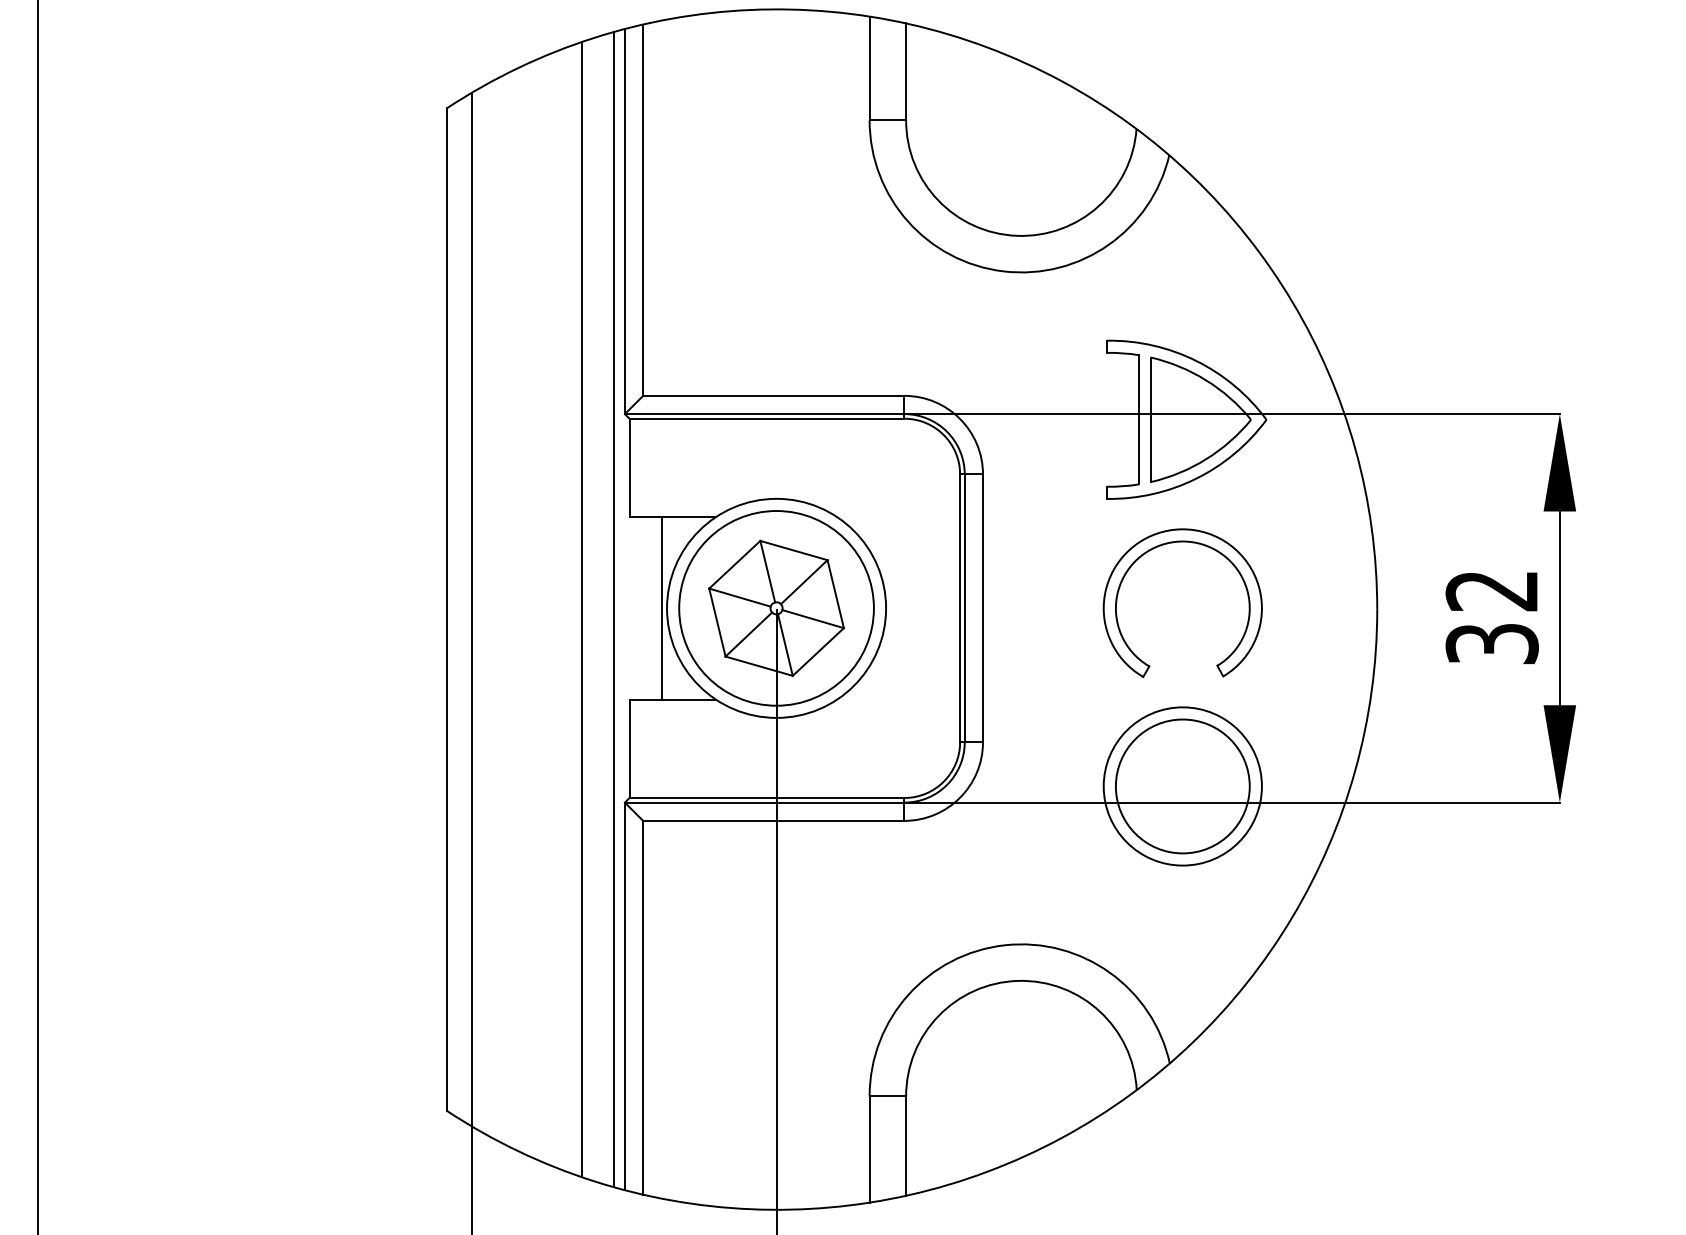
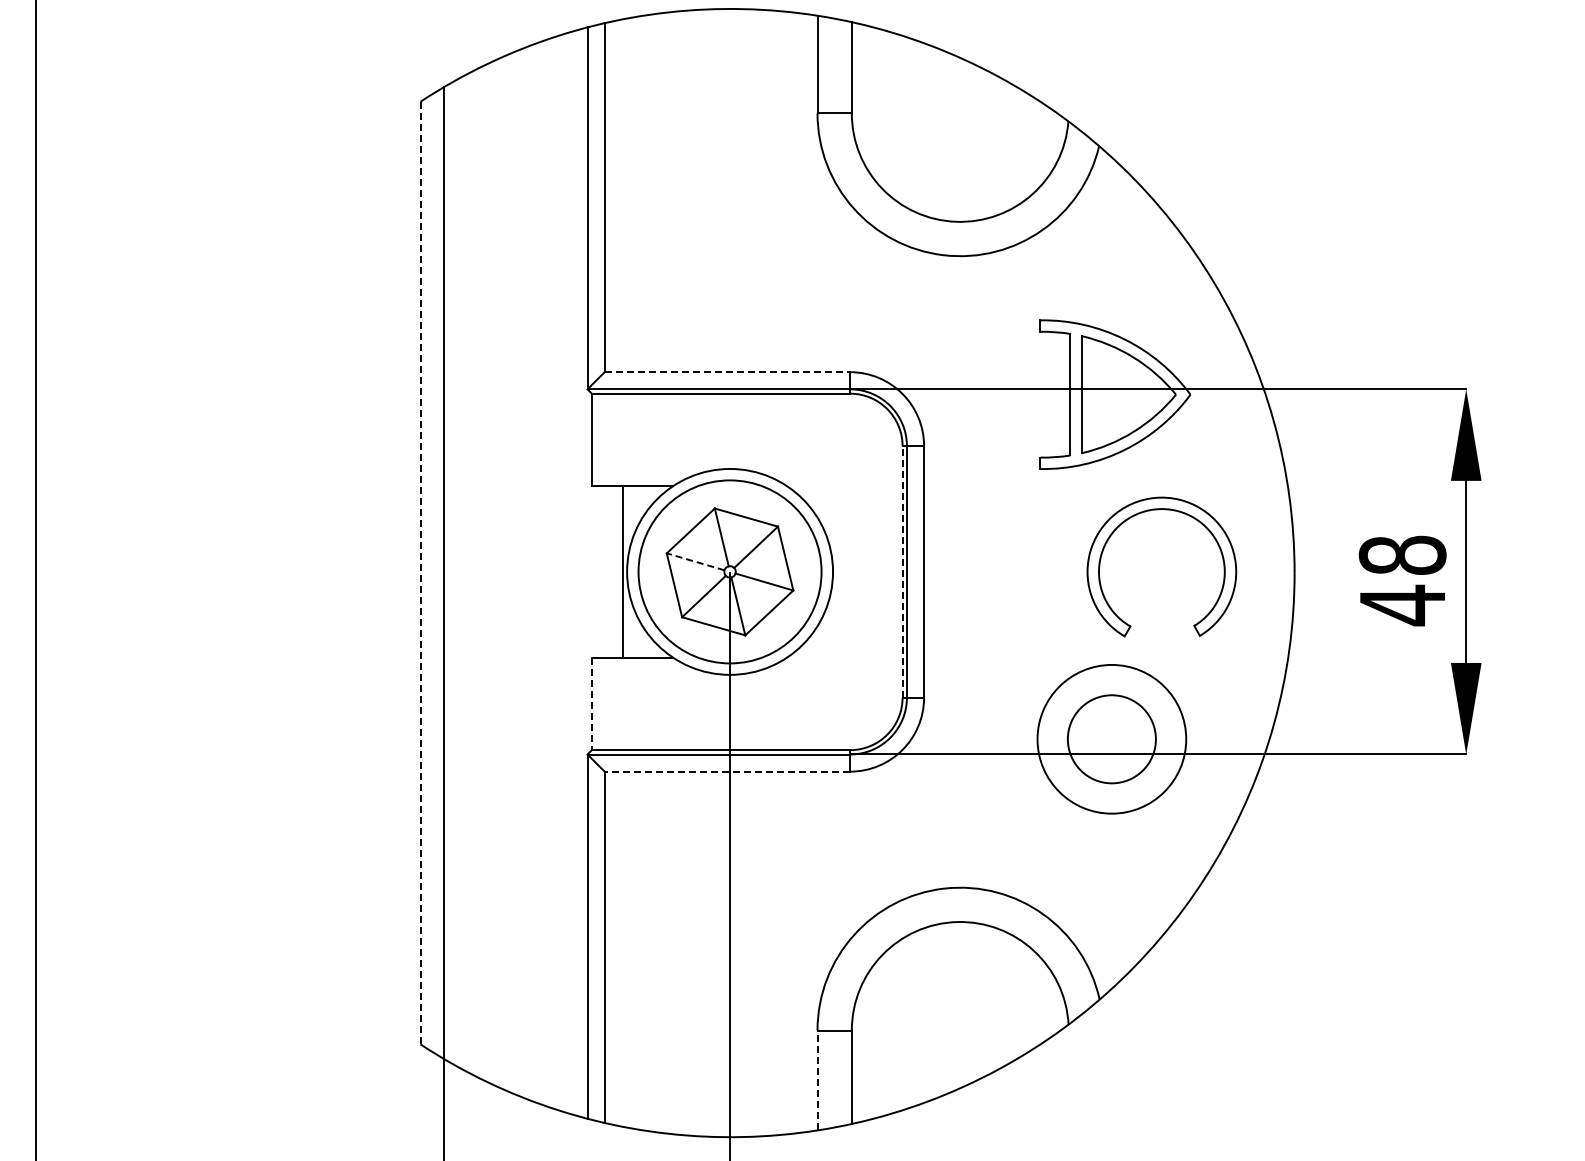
line: (773, 396) -> (727, 372), solid -> dashed
part: (1179, 543) -> (1158, 510), moved
line: (739, 597) -> (695, 561), solid -> dashed
line: (960, 607) -> (902, 571), solid -> dashed
line: (447, 608) -> (420, 572), solid -> dashed
line: (582, 608) -> (547, 572), removed
line: (614, 608) -> (577, 572), removed
text: (1492, 617) -> (1402, 580), 32 -> 48
line: (629, 749) -> (591, 704), solid -> dashed
circle: (1182, 786) -> (1111, 739), size x0.7
line: (773, 820) -> (727, 771), solid -> dashed
line: (869, 1149) -> (817, 1080), solid -> dashed

